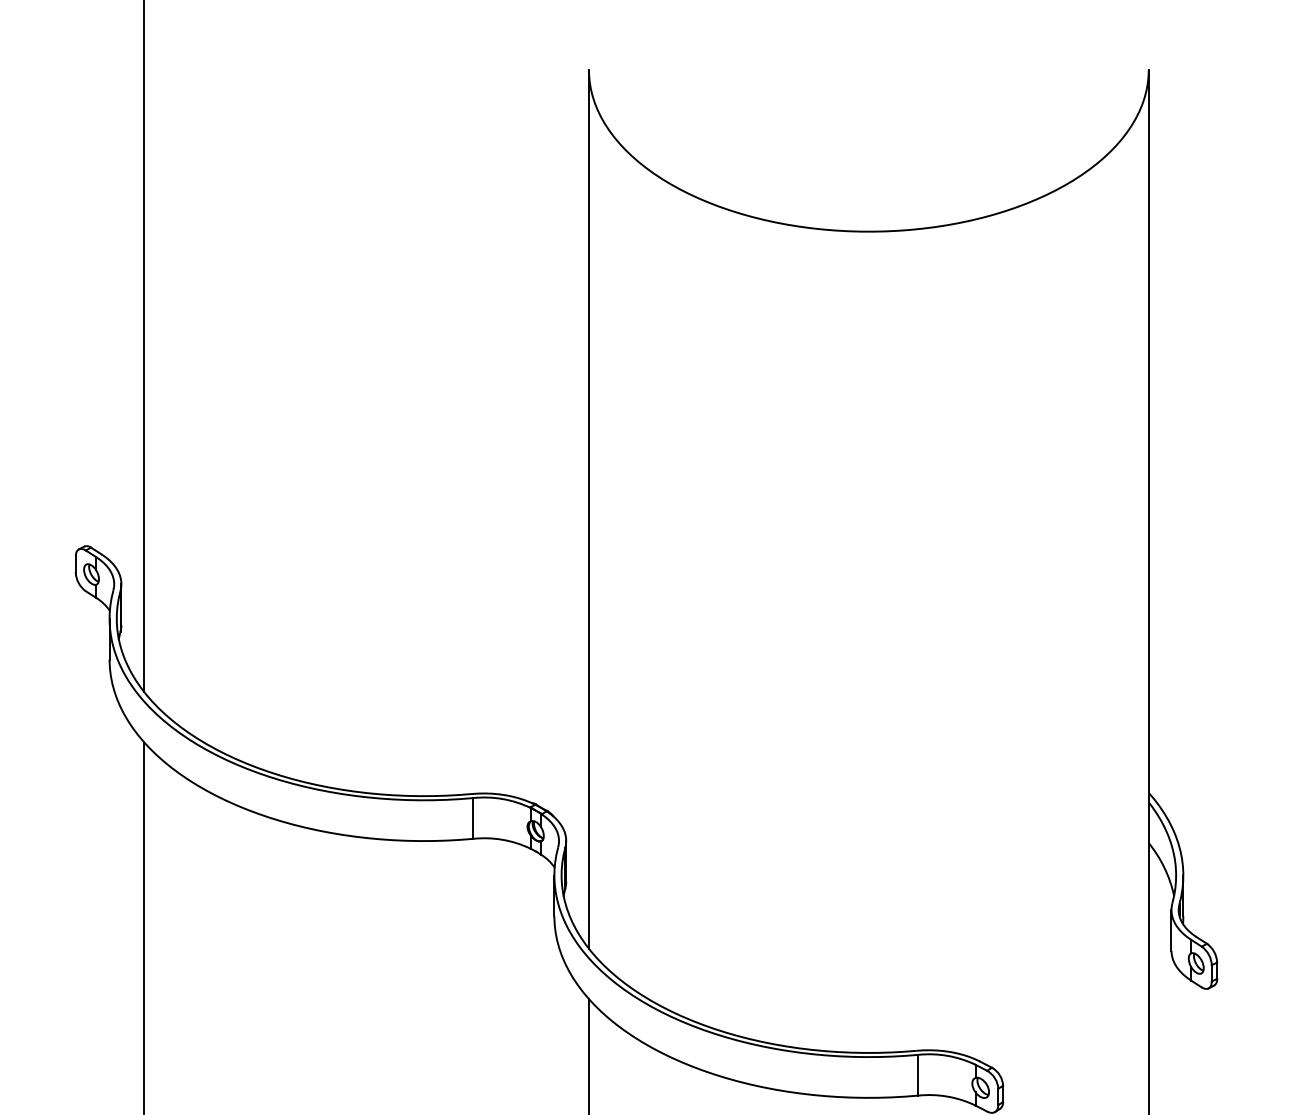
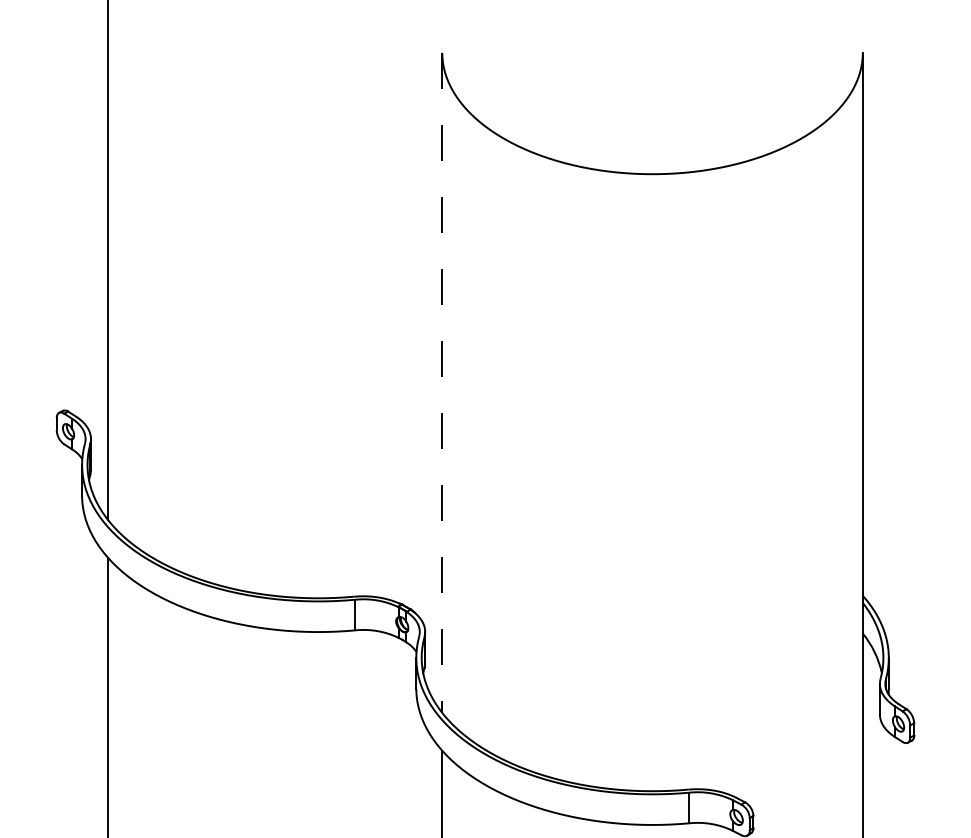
line: (588, 509) -> (441, 382), solid -> dashed

